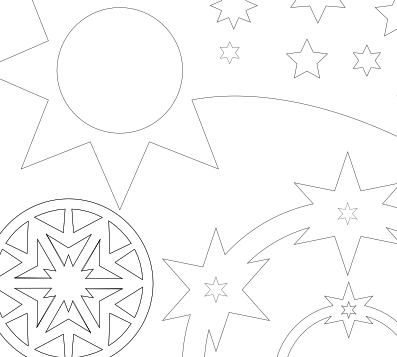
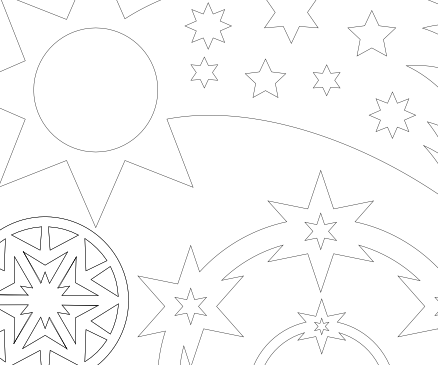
part: (228, 52) -> (203, 72), size x1.43
part: (306, 58) -> (265, 78), moved
part: (366, 59) -> (326, 79), moved
part: (347, 213) -> (320, 231), size x1.67
part: (215, 289) -> (190, 306), size x1.43

